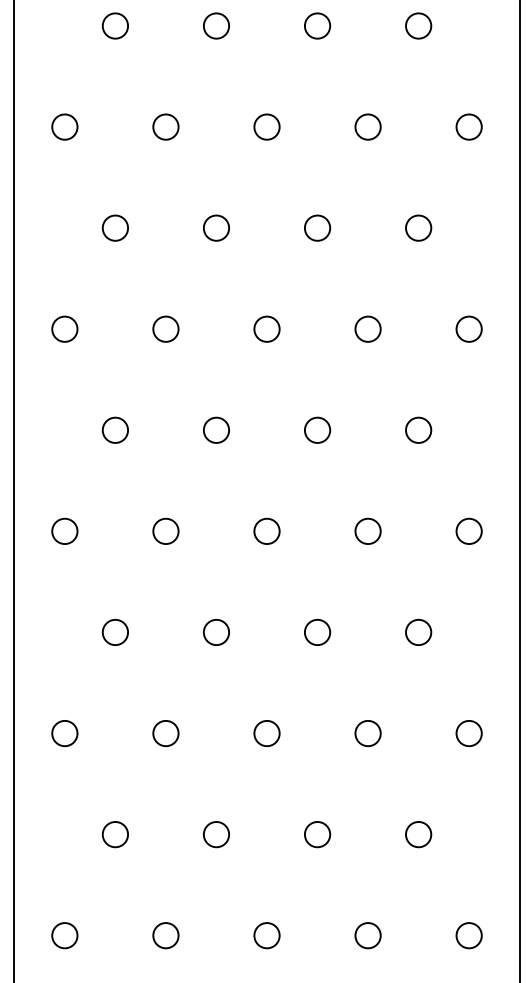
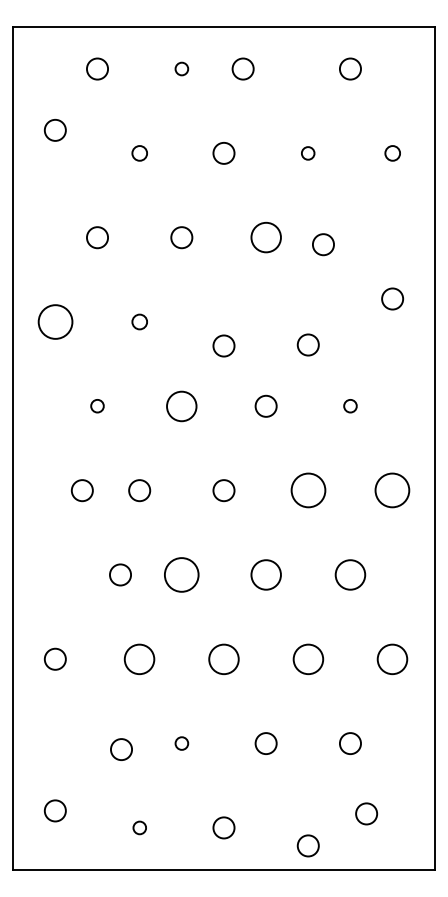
circle: (216, 25) -> (181, 68), size x0.6
circle: (316, 25) -> (242, 68), moved
circle: (63, 127) -> (54, 130), moved
circle: (165, 127) -> (139, 153), size x0.7
circle: (367, 127) -> (307, 153), size x0.6
circle: (469, 127) -> (392, 153), size x0.7
circle: (316, 227) -> (265, 237), size x1.4
circle: (418, 227) -> (323, 244), moved
circle: (63, 328) -> (54, 321), size x1.6
circle: (165, 328) -> (139, 321), size x0.7
circle: (266, 328) -> (223, 345), moved
circle: (367, 328) -> (307, 344), moved
circle: (469, 328) -> (392, 298), moved
circle: (115, 429) -> (97, 405), size x0.6
circle: (216, 429) -> (181, 405), size x1.4
circle: (418, 429) -> (350, 405), size x0.6
circle: (63, 531) -> (81, 490), moved
circle: (367, 531) -> (307, 490), size x1.6
circle: (469, 531) -> (392, 490), size x1.6
circle: (115, 631) -> (120, 574), moved
circle: (216, 631) -> (181, 574), size x1.6
circle: (316, 631) -> (265, 574), size x1.4
circle: (418, 631) -> (350, 574), size x1.4
circle: (165, 732) -> (139, 658), size x1.4
circle: (266, 732) -> (223, 658), size x1.4
circle: (367, 732) -> (307, 658), size x1.4
circle: (469, 732) -> (392, 658), size x1.4
circle: (115, 834) -> (121, 749), moved
circle: (216, 834) -> (181, 743), size x0.6
circle: (63, 935) -> (54, 810), moved
circle: (165, 935) -> (139, 827), size x0.6
circle: (367, 935) -> (307, 845), moved
circle: (469, 935) -> (366, 813), moved

